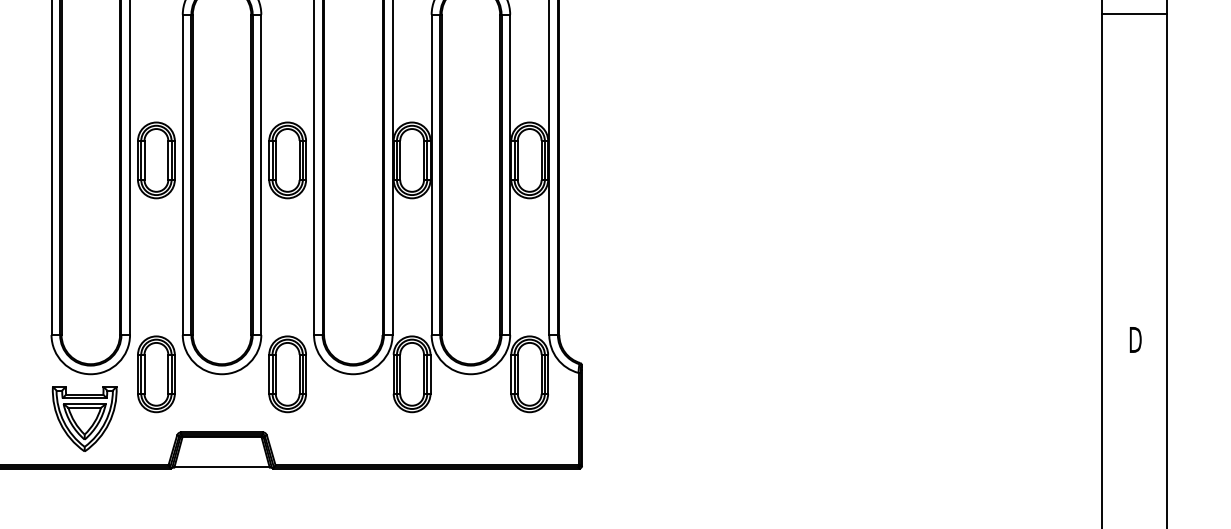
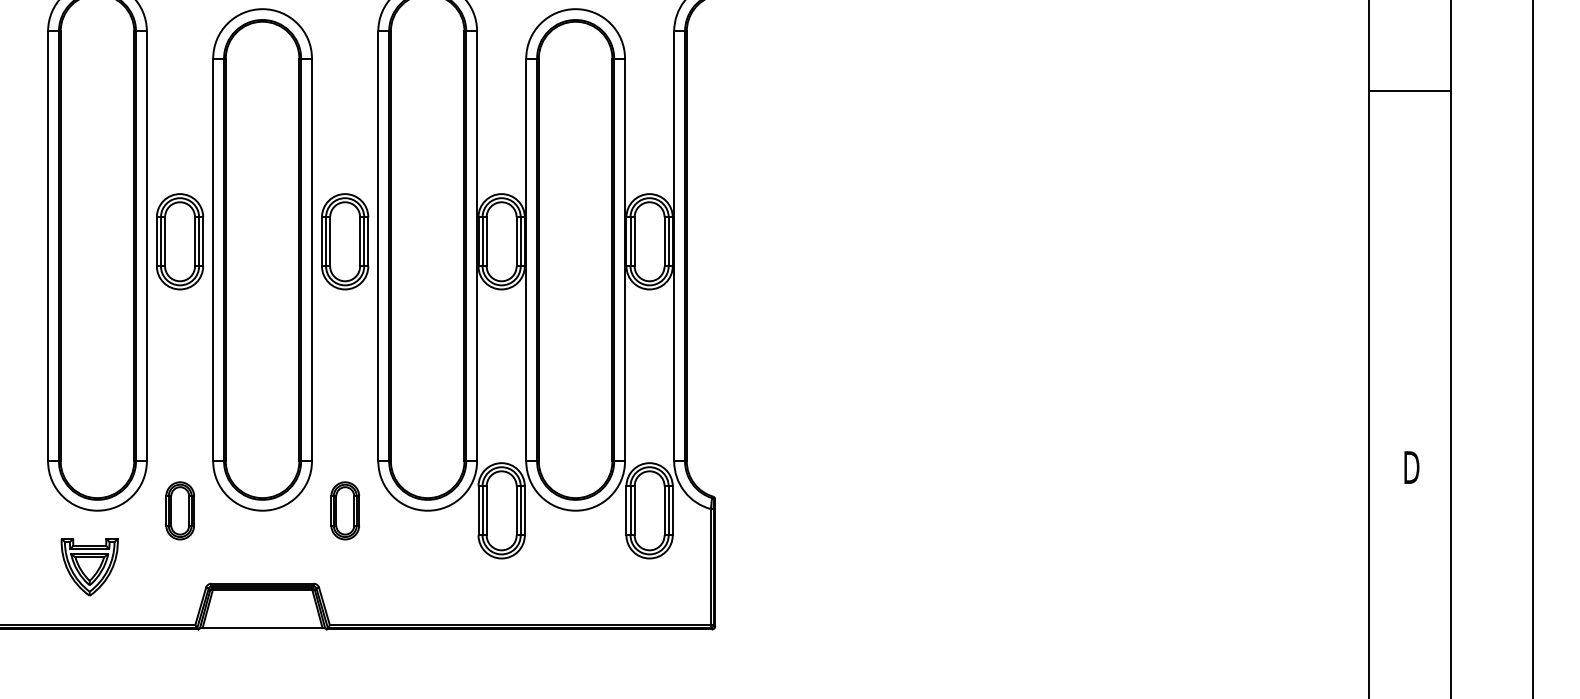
line: (1133, 14) -> (1409, 91), moved
part: (156, 374) -> (180, 510), size x0.6
part: (287, 374) -> (345, 510), size x0.6
part: (84, 419) -> (89, 567), size x0.7

